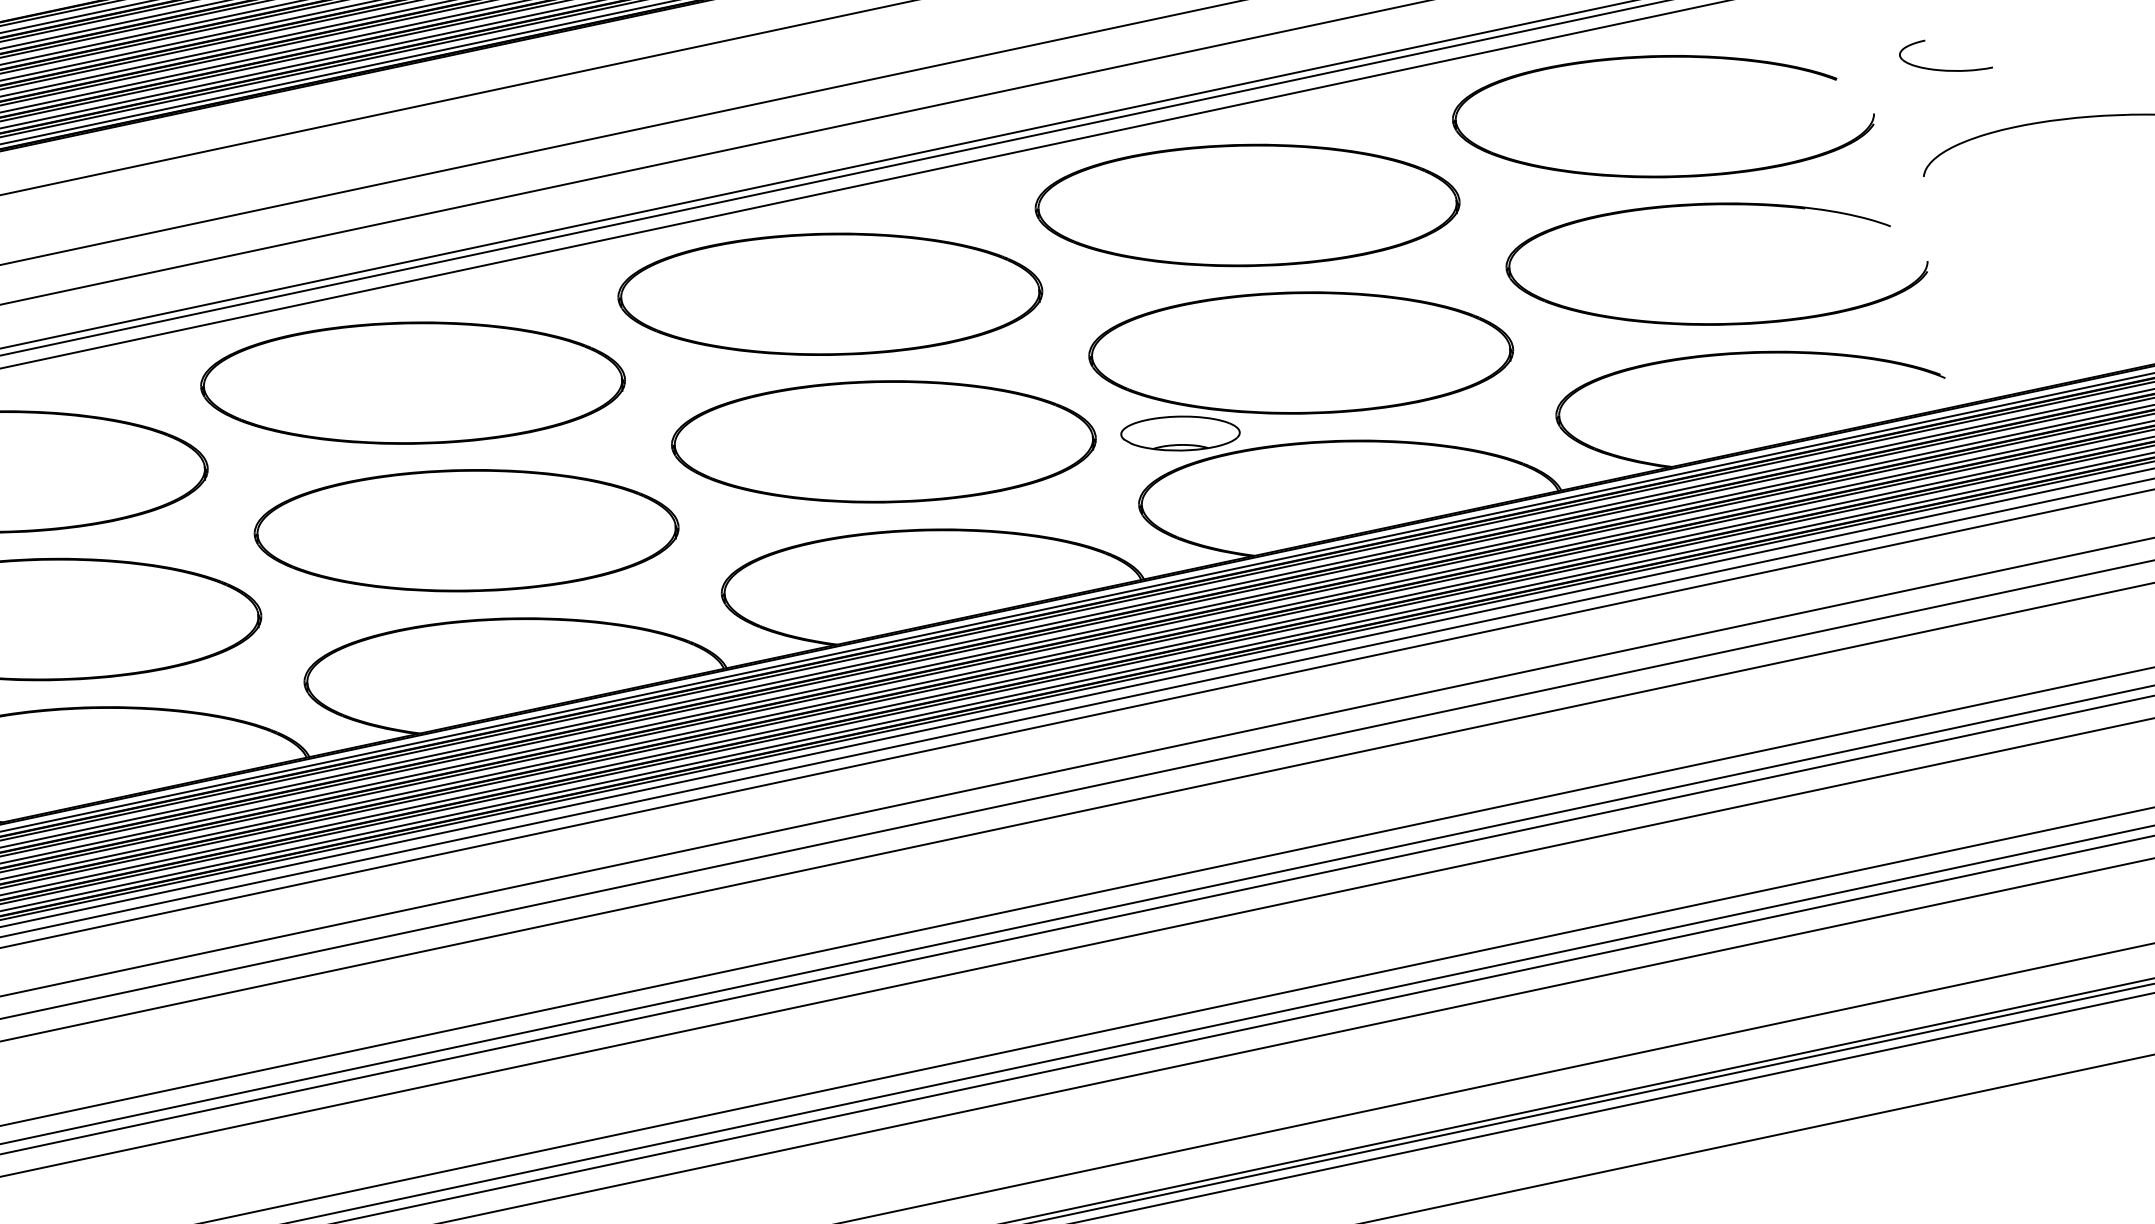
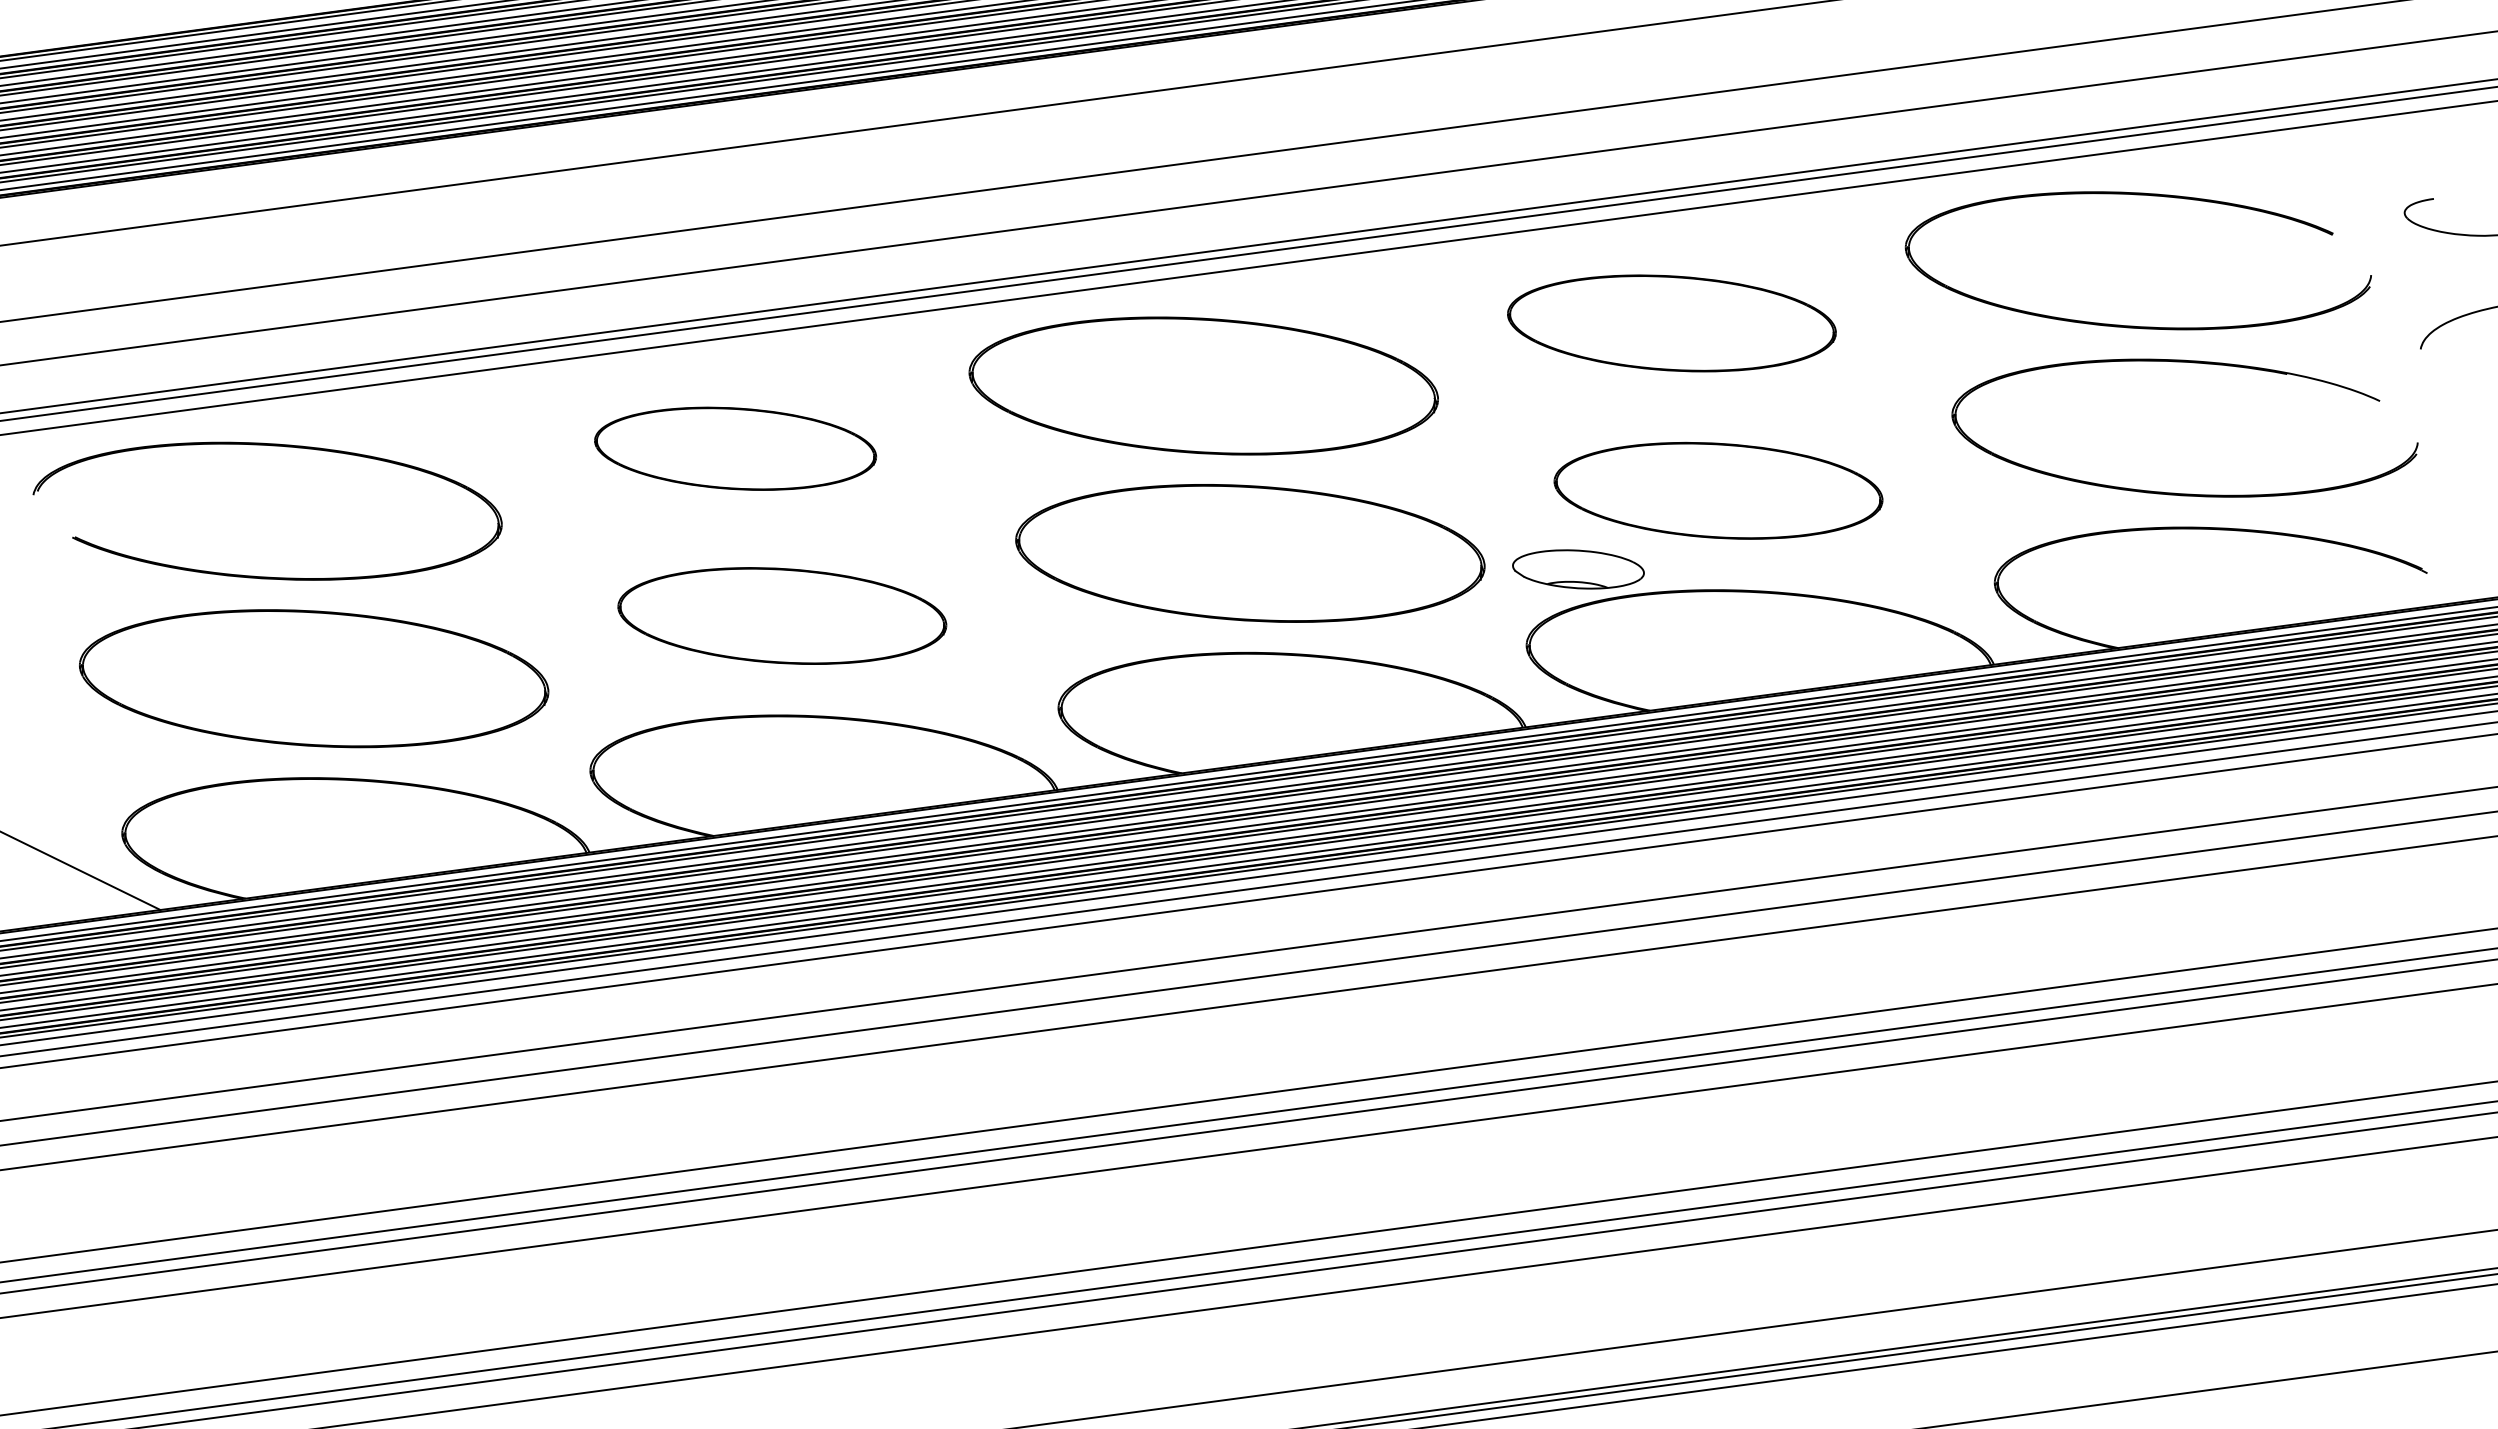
part: (1247, 205) -> (1671, 323), size x0.7
part: (1301, 352) -> (1718, 490), size x0.7
part: (412, 383) -> (735, 448), size x0.6
part: (466, 530) -> (782, 615), size x0.7

